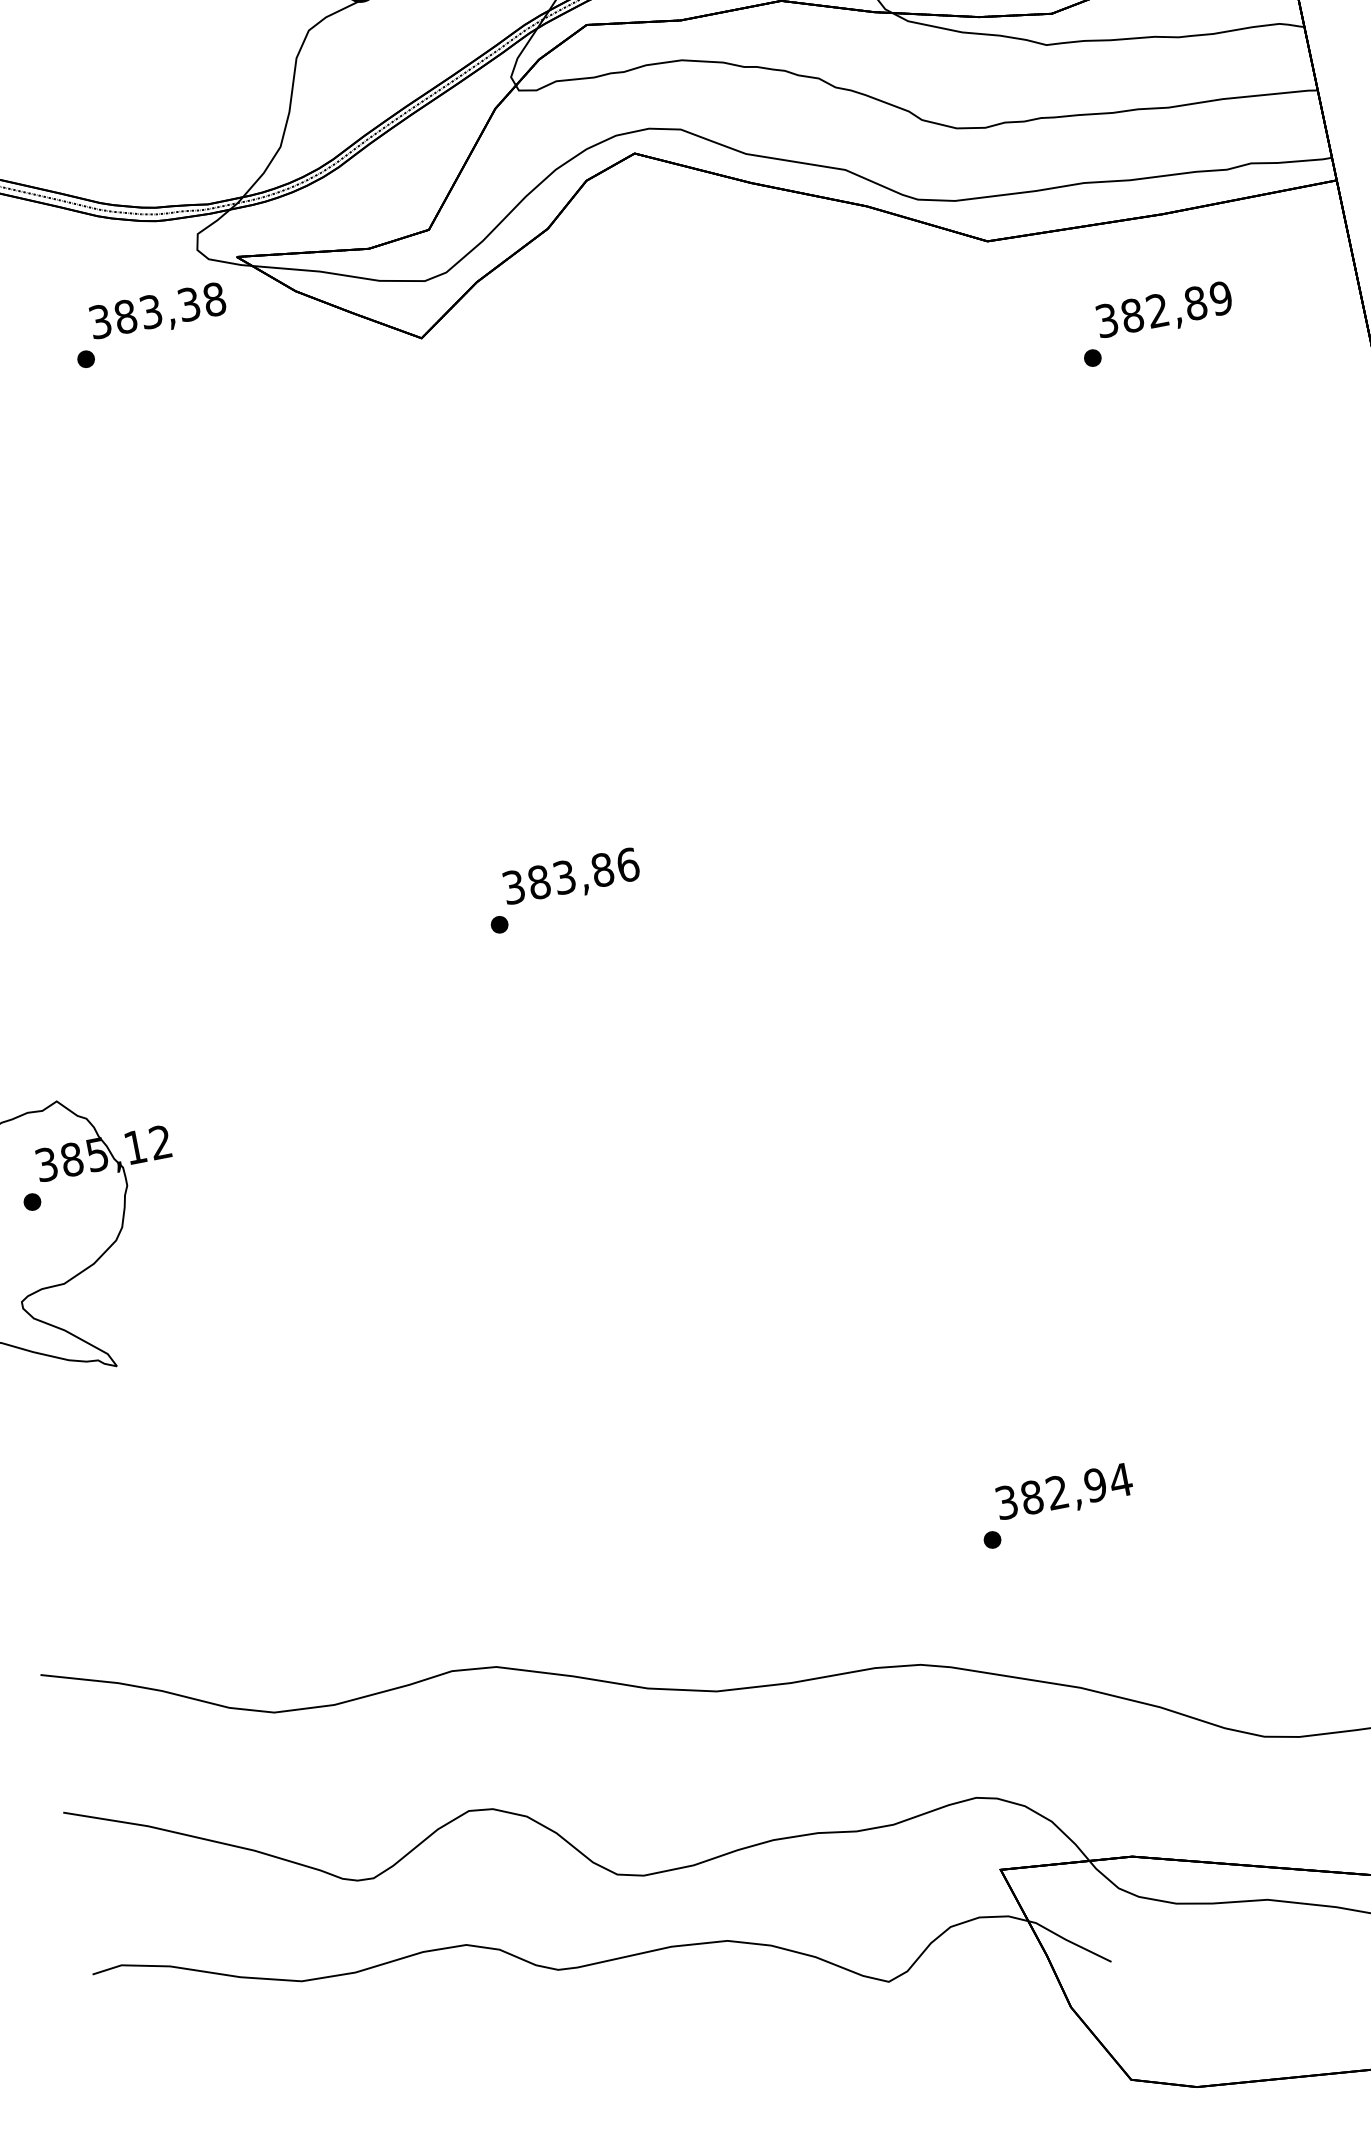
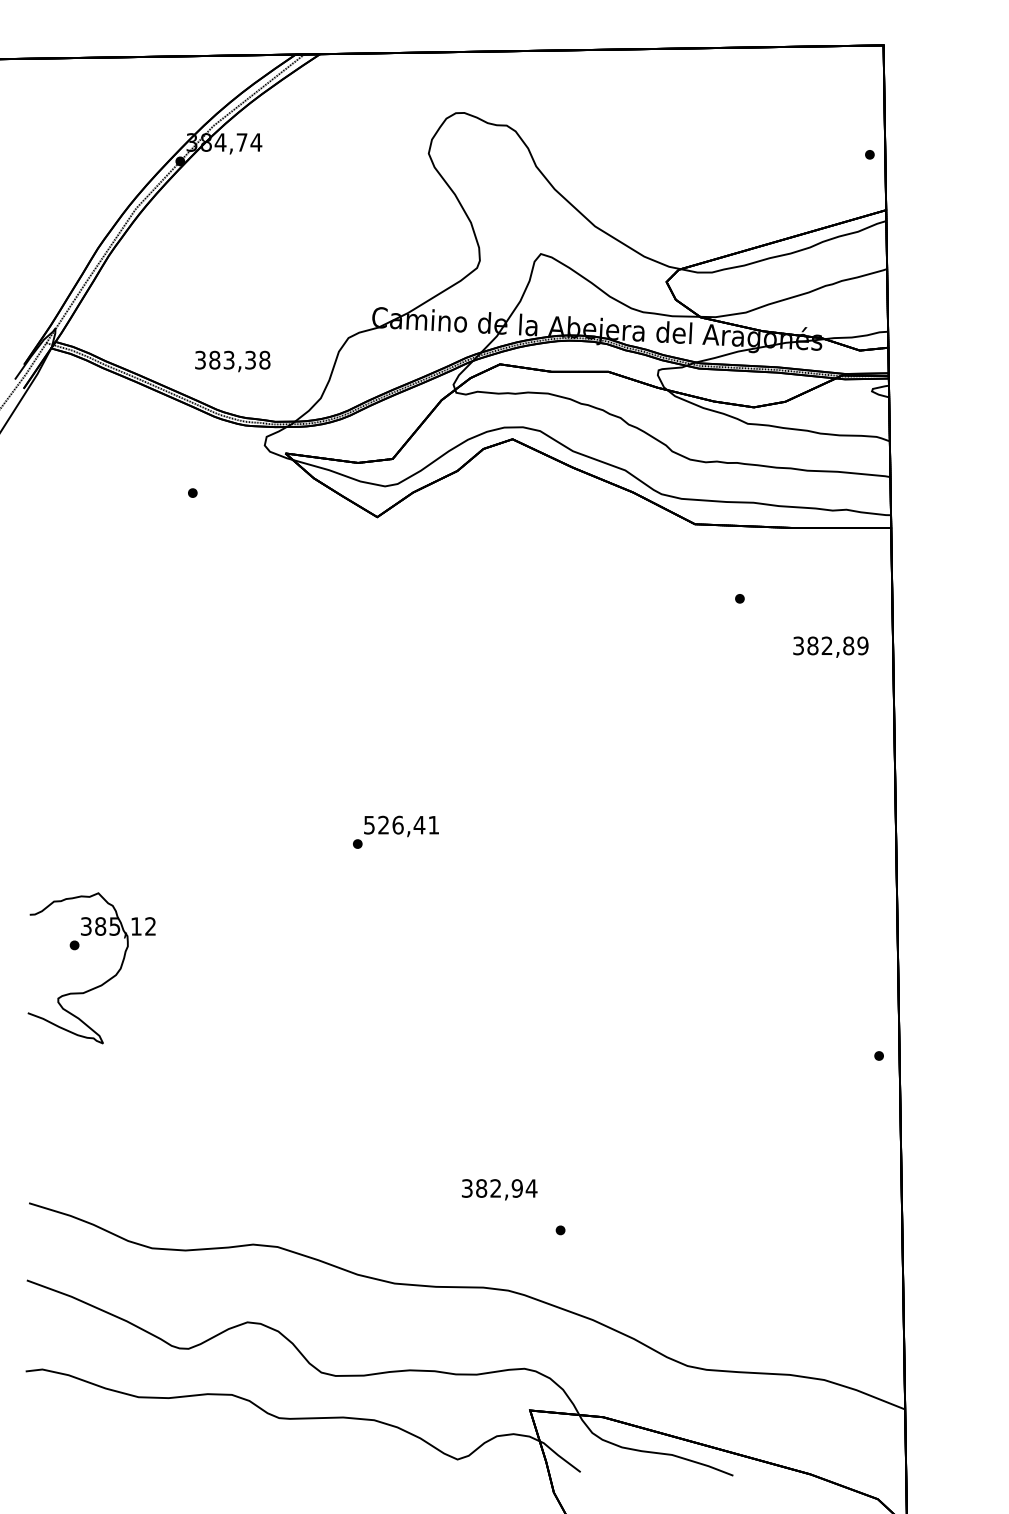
text: (1163, 310) -> (830, 646), moved
text: (157, 312) -> (232, 361), moved
text: (570, 875) -> (401, 824), 383,86 -> 526,41
text: (1064, 1493) -> (499, 1189), moved

